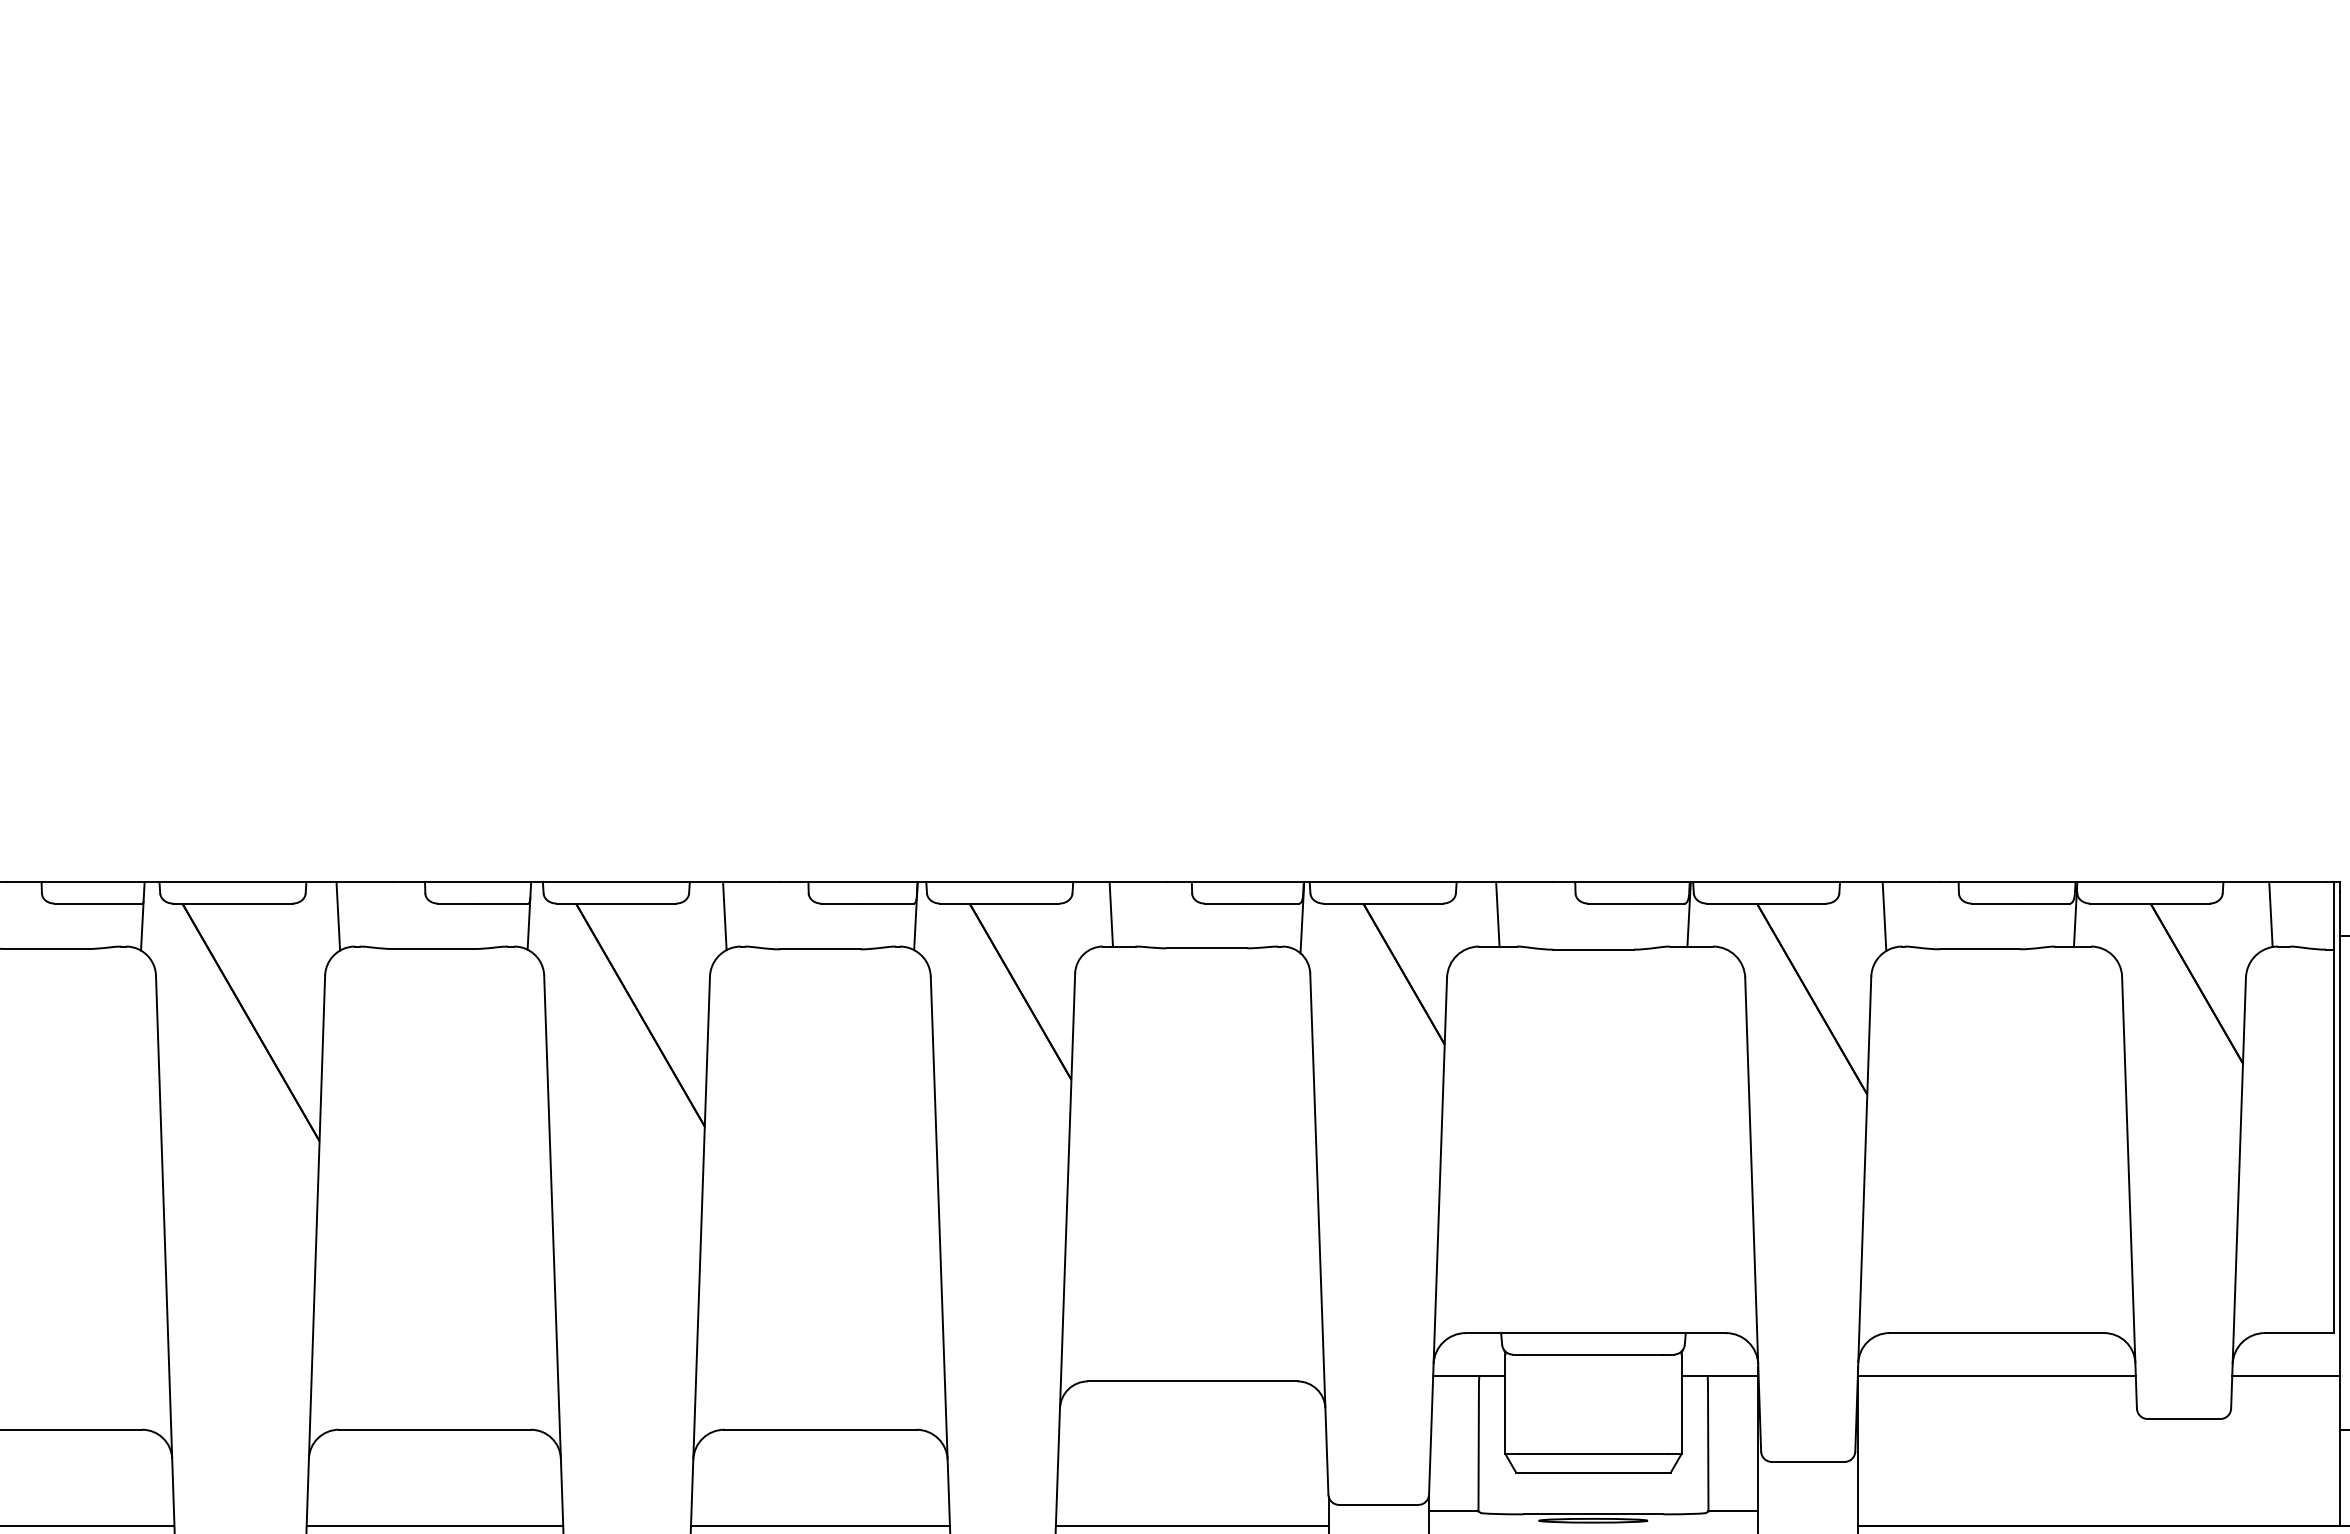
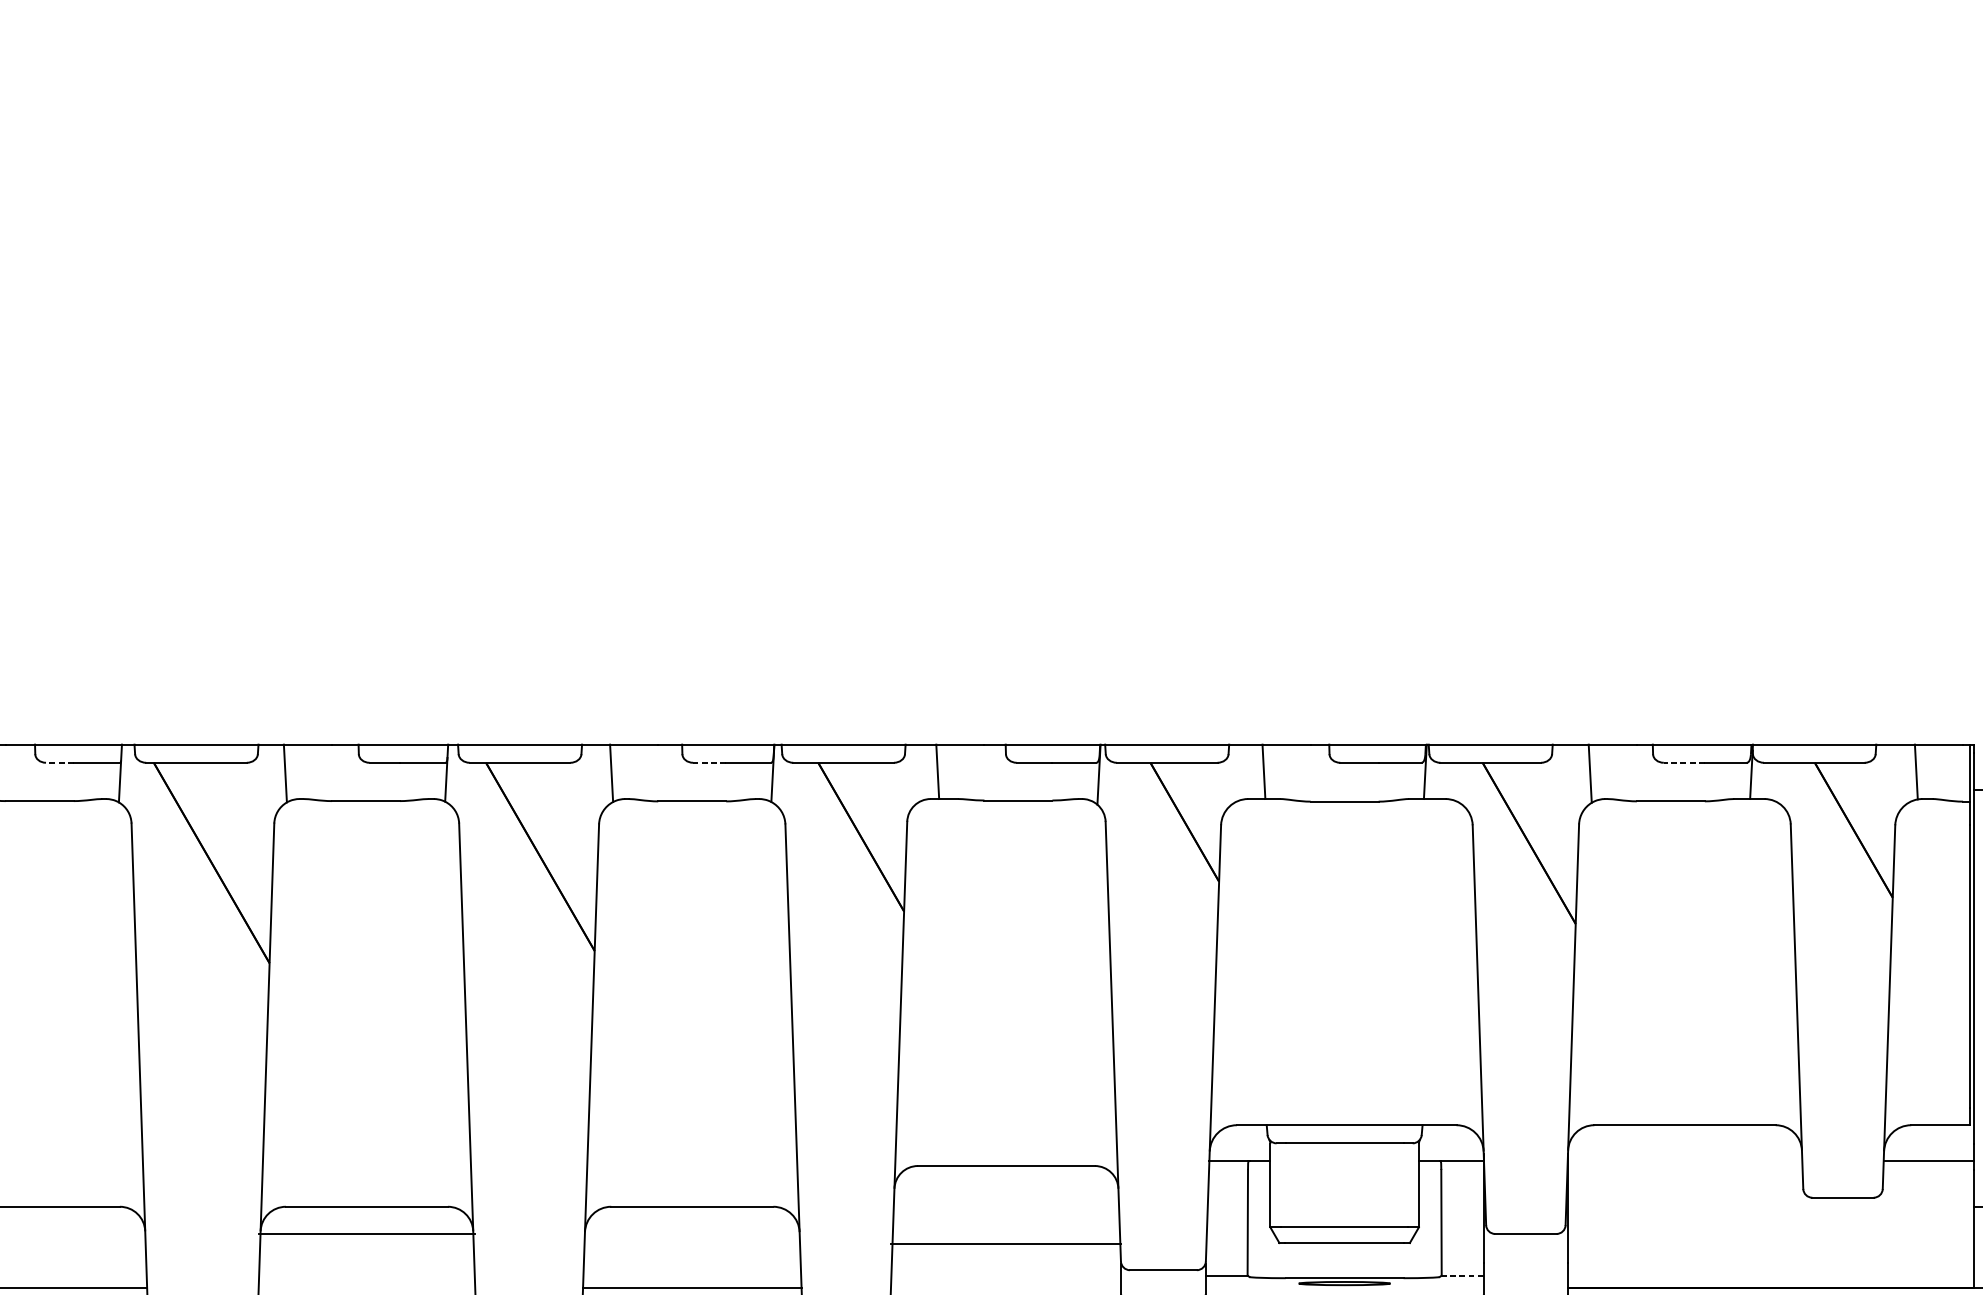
line: (70, 903) -> (59, 762), solid -> dashed
line: (841, 903) -> (710, 762), solid -> dashed
line: (1995, 903) -> (1683, 762), solid -> dashed
line: (1996, 1376) -> (1684, 1161), removed
line: (1733, 1511) -> (1462, 1275), solid -> dashed
line: (434, 1526) -> (366, 1234), moved
line: (1191, 1526) -> (1005, 1244), moved

